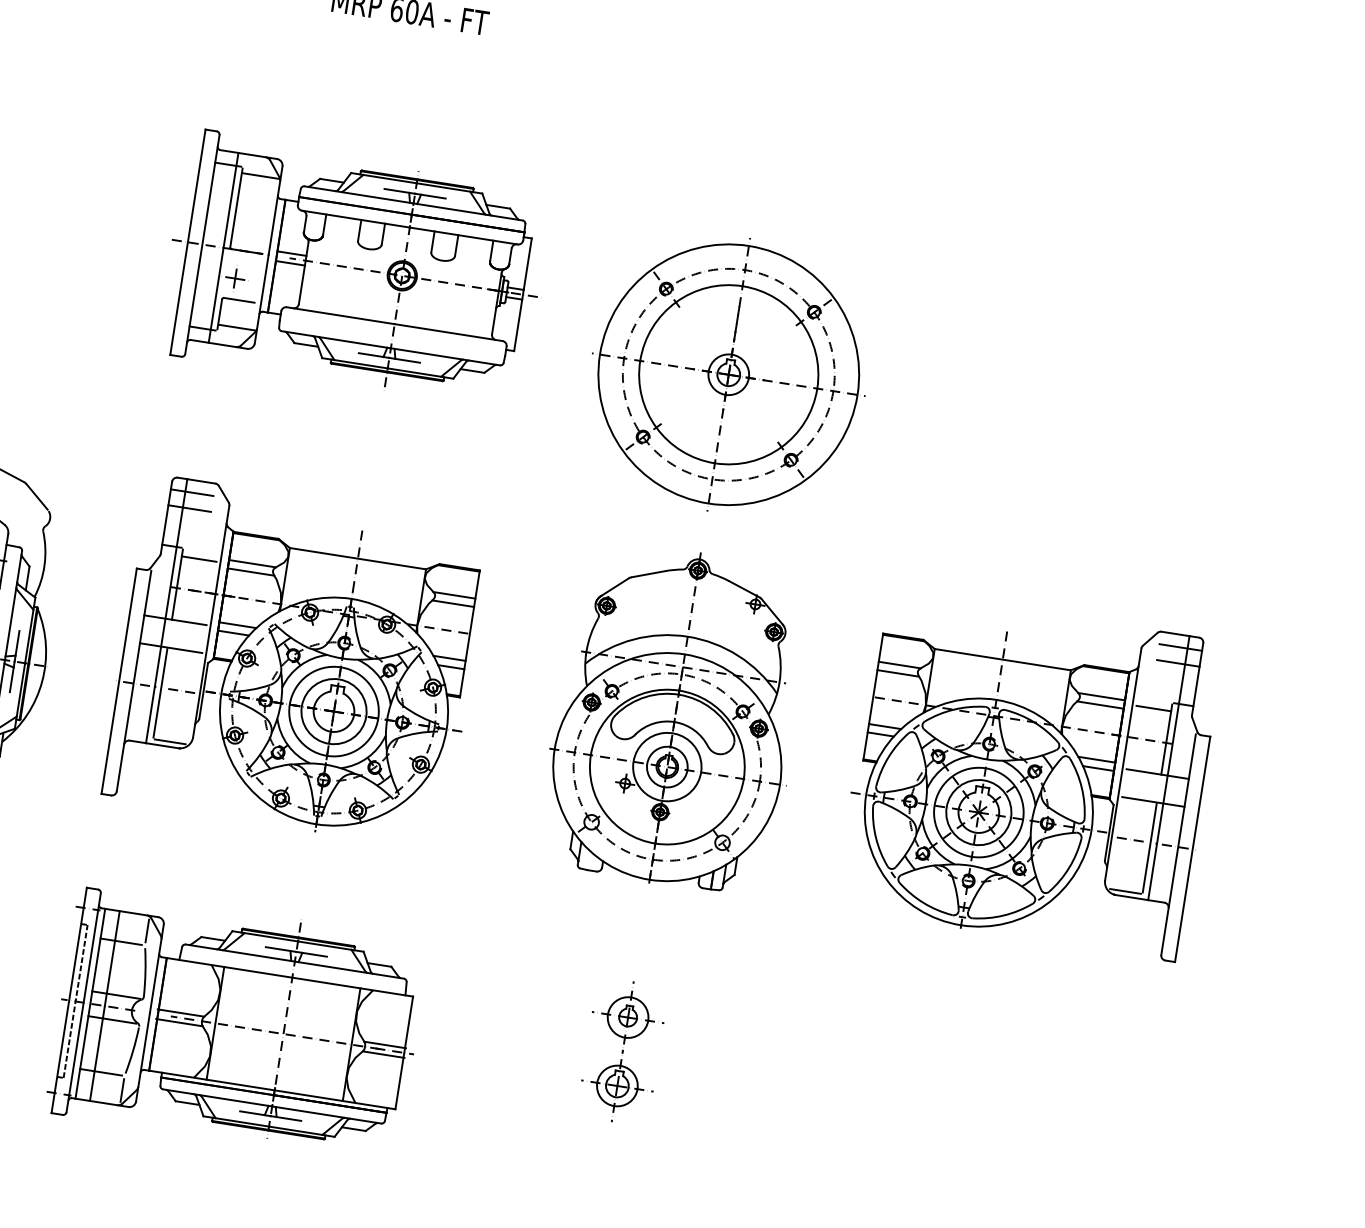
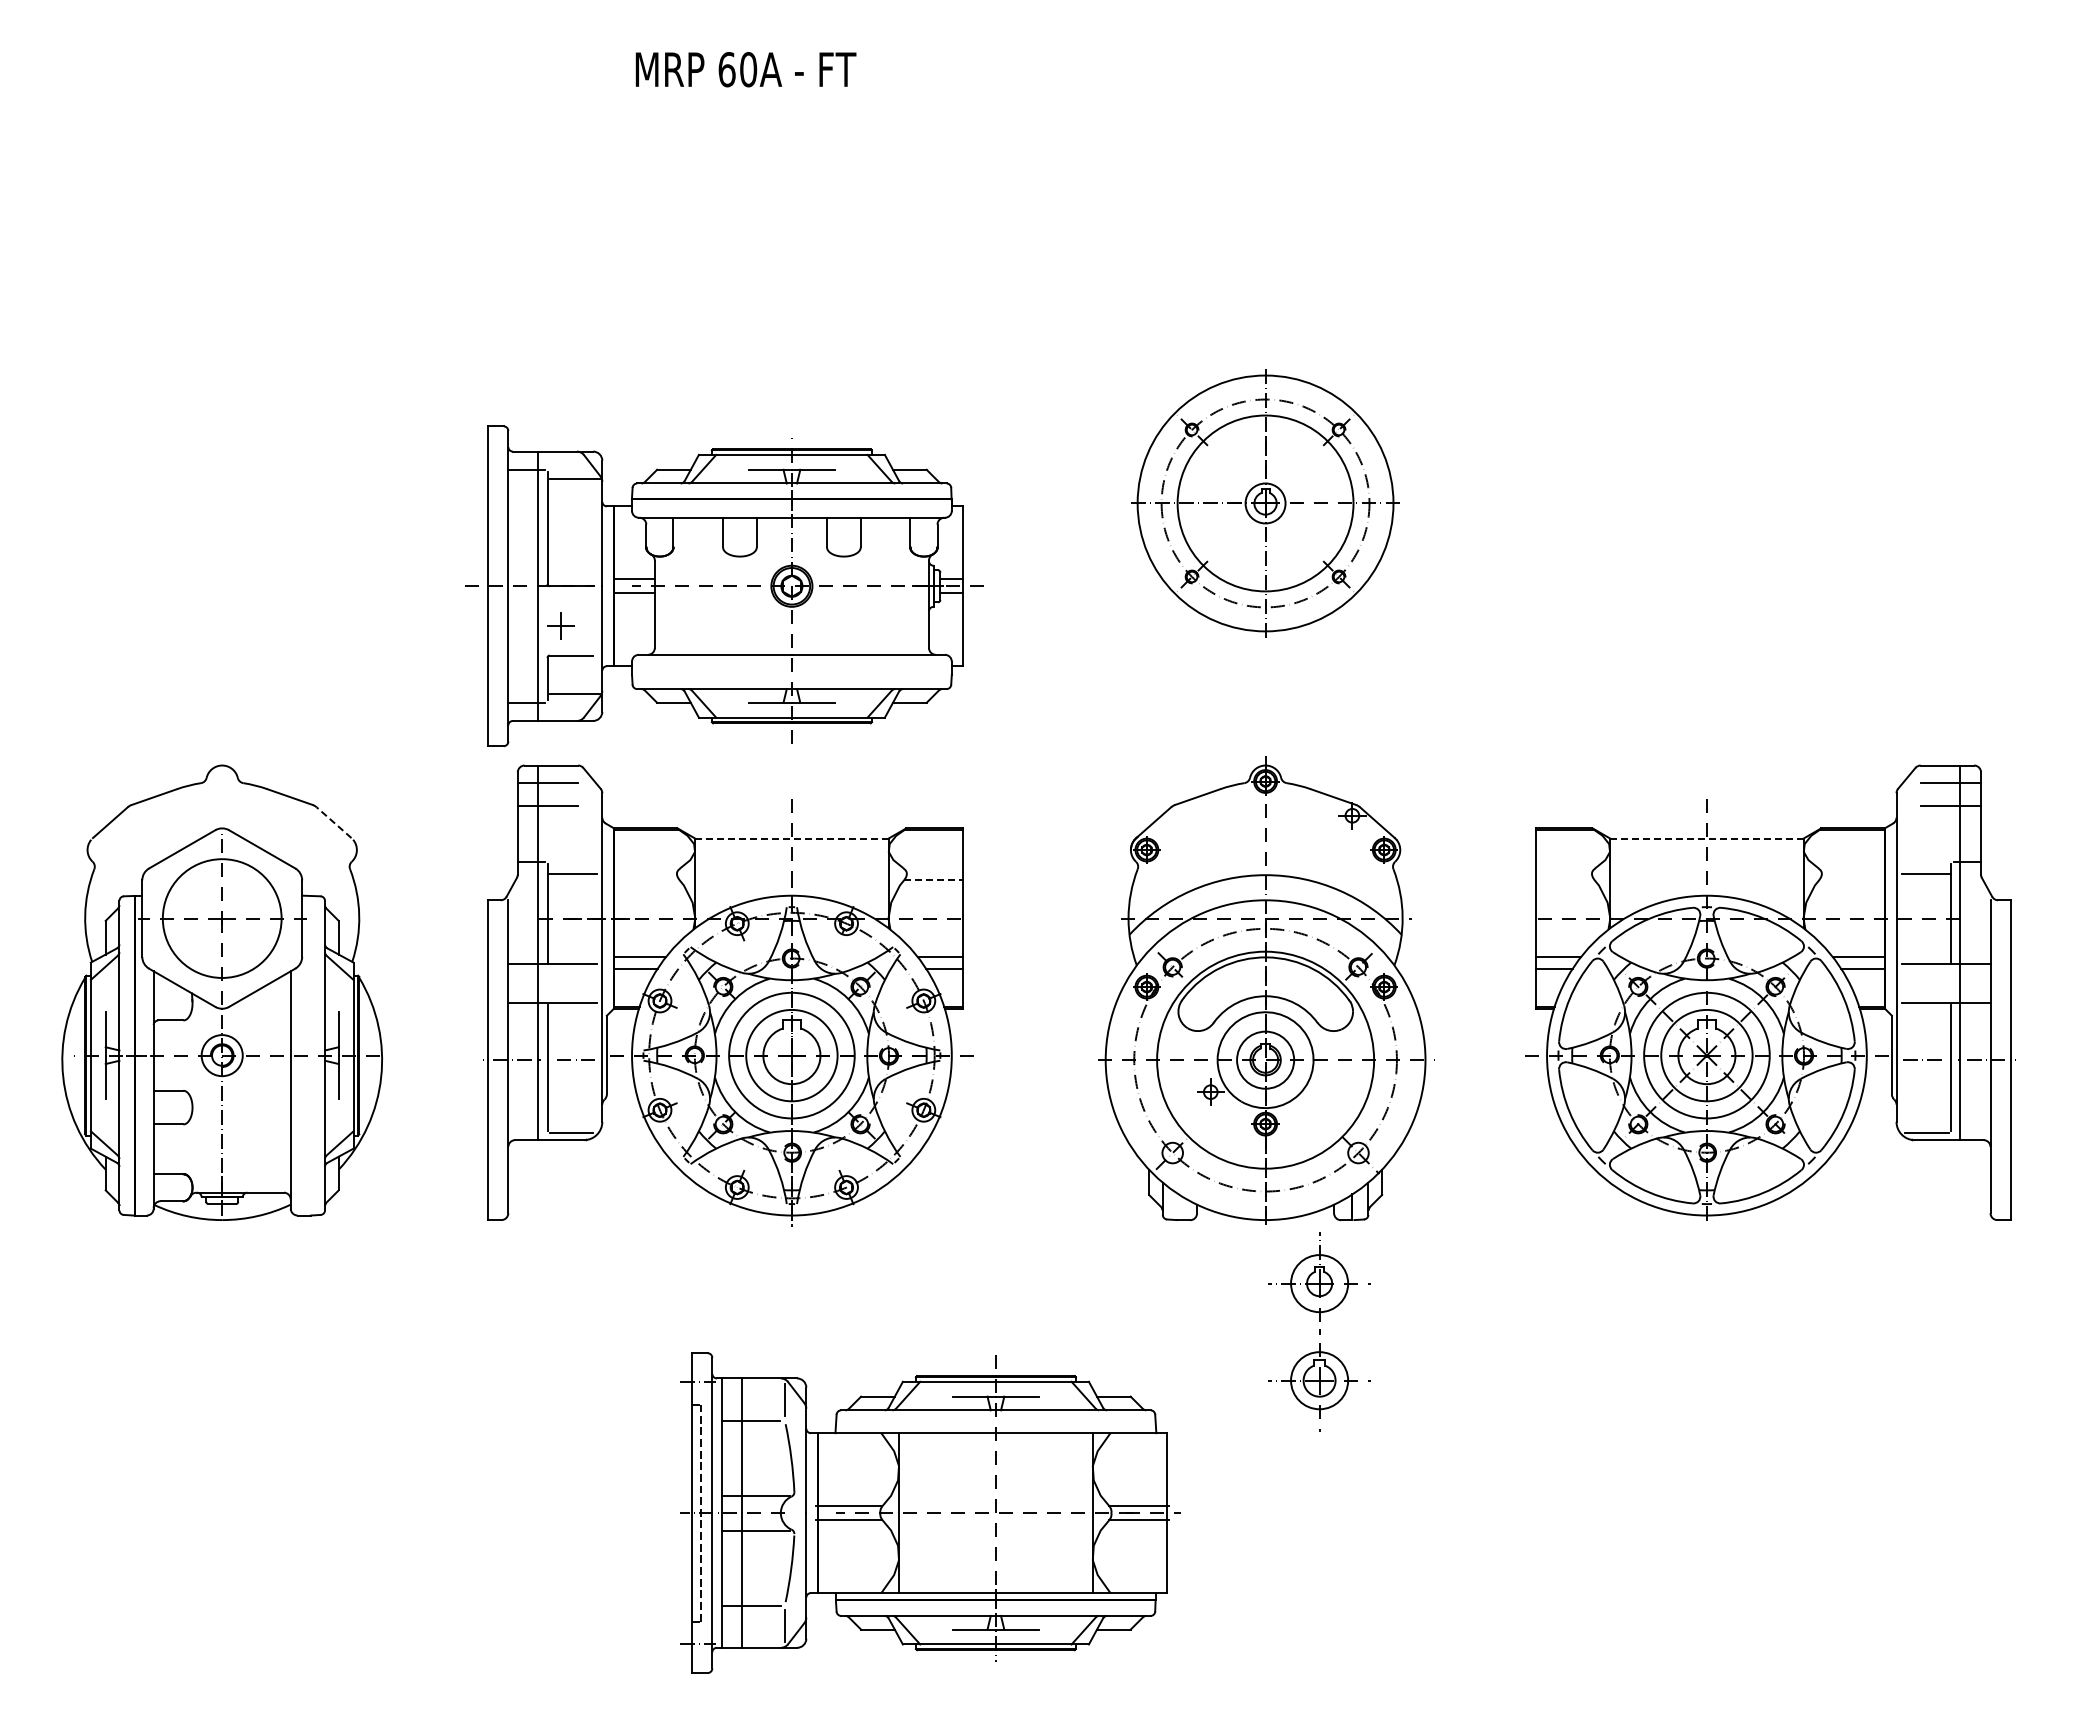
part: (354, 267) -> (724, 585), moved
part: (728, 374) -> (1265, 503), size x0.7
line: (36, 496) -> (333, 822), solid -> dashed
line: (357, 558) -> (791, 838), solid -> dashed
line: (252, 563) -> (646, 868), removed
line: (250, 572) -> (646, 880), removed
line: (454, 595) -> (933, 868), removed
line: (453, 603) -> (933, 880), solid -> dashed
line: (1002, 659) -> (1706, 838), solid -> dashed
line: (899, 665) -> (1565, 868), removed
line: (897, 673) -> (1564, 880), removed
line: (1101, 696) -> (1851, 868), removed
line: (1100, 705) -> (1852, 880), removed
part: (237, 1026) -> (930, 1512), moved
part: (622, 1051) -> (1319, 1331), moved

